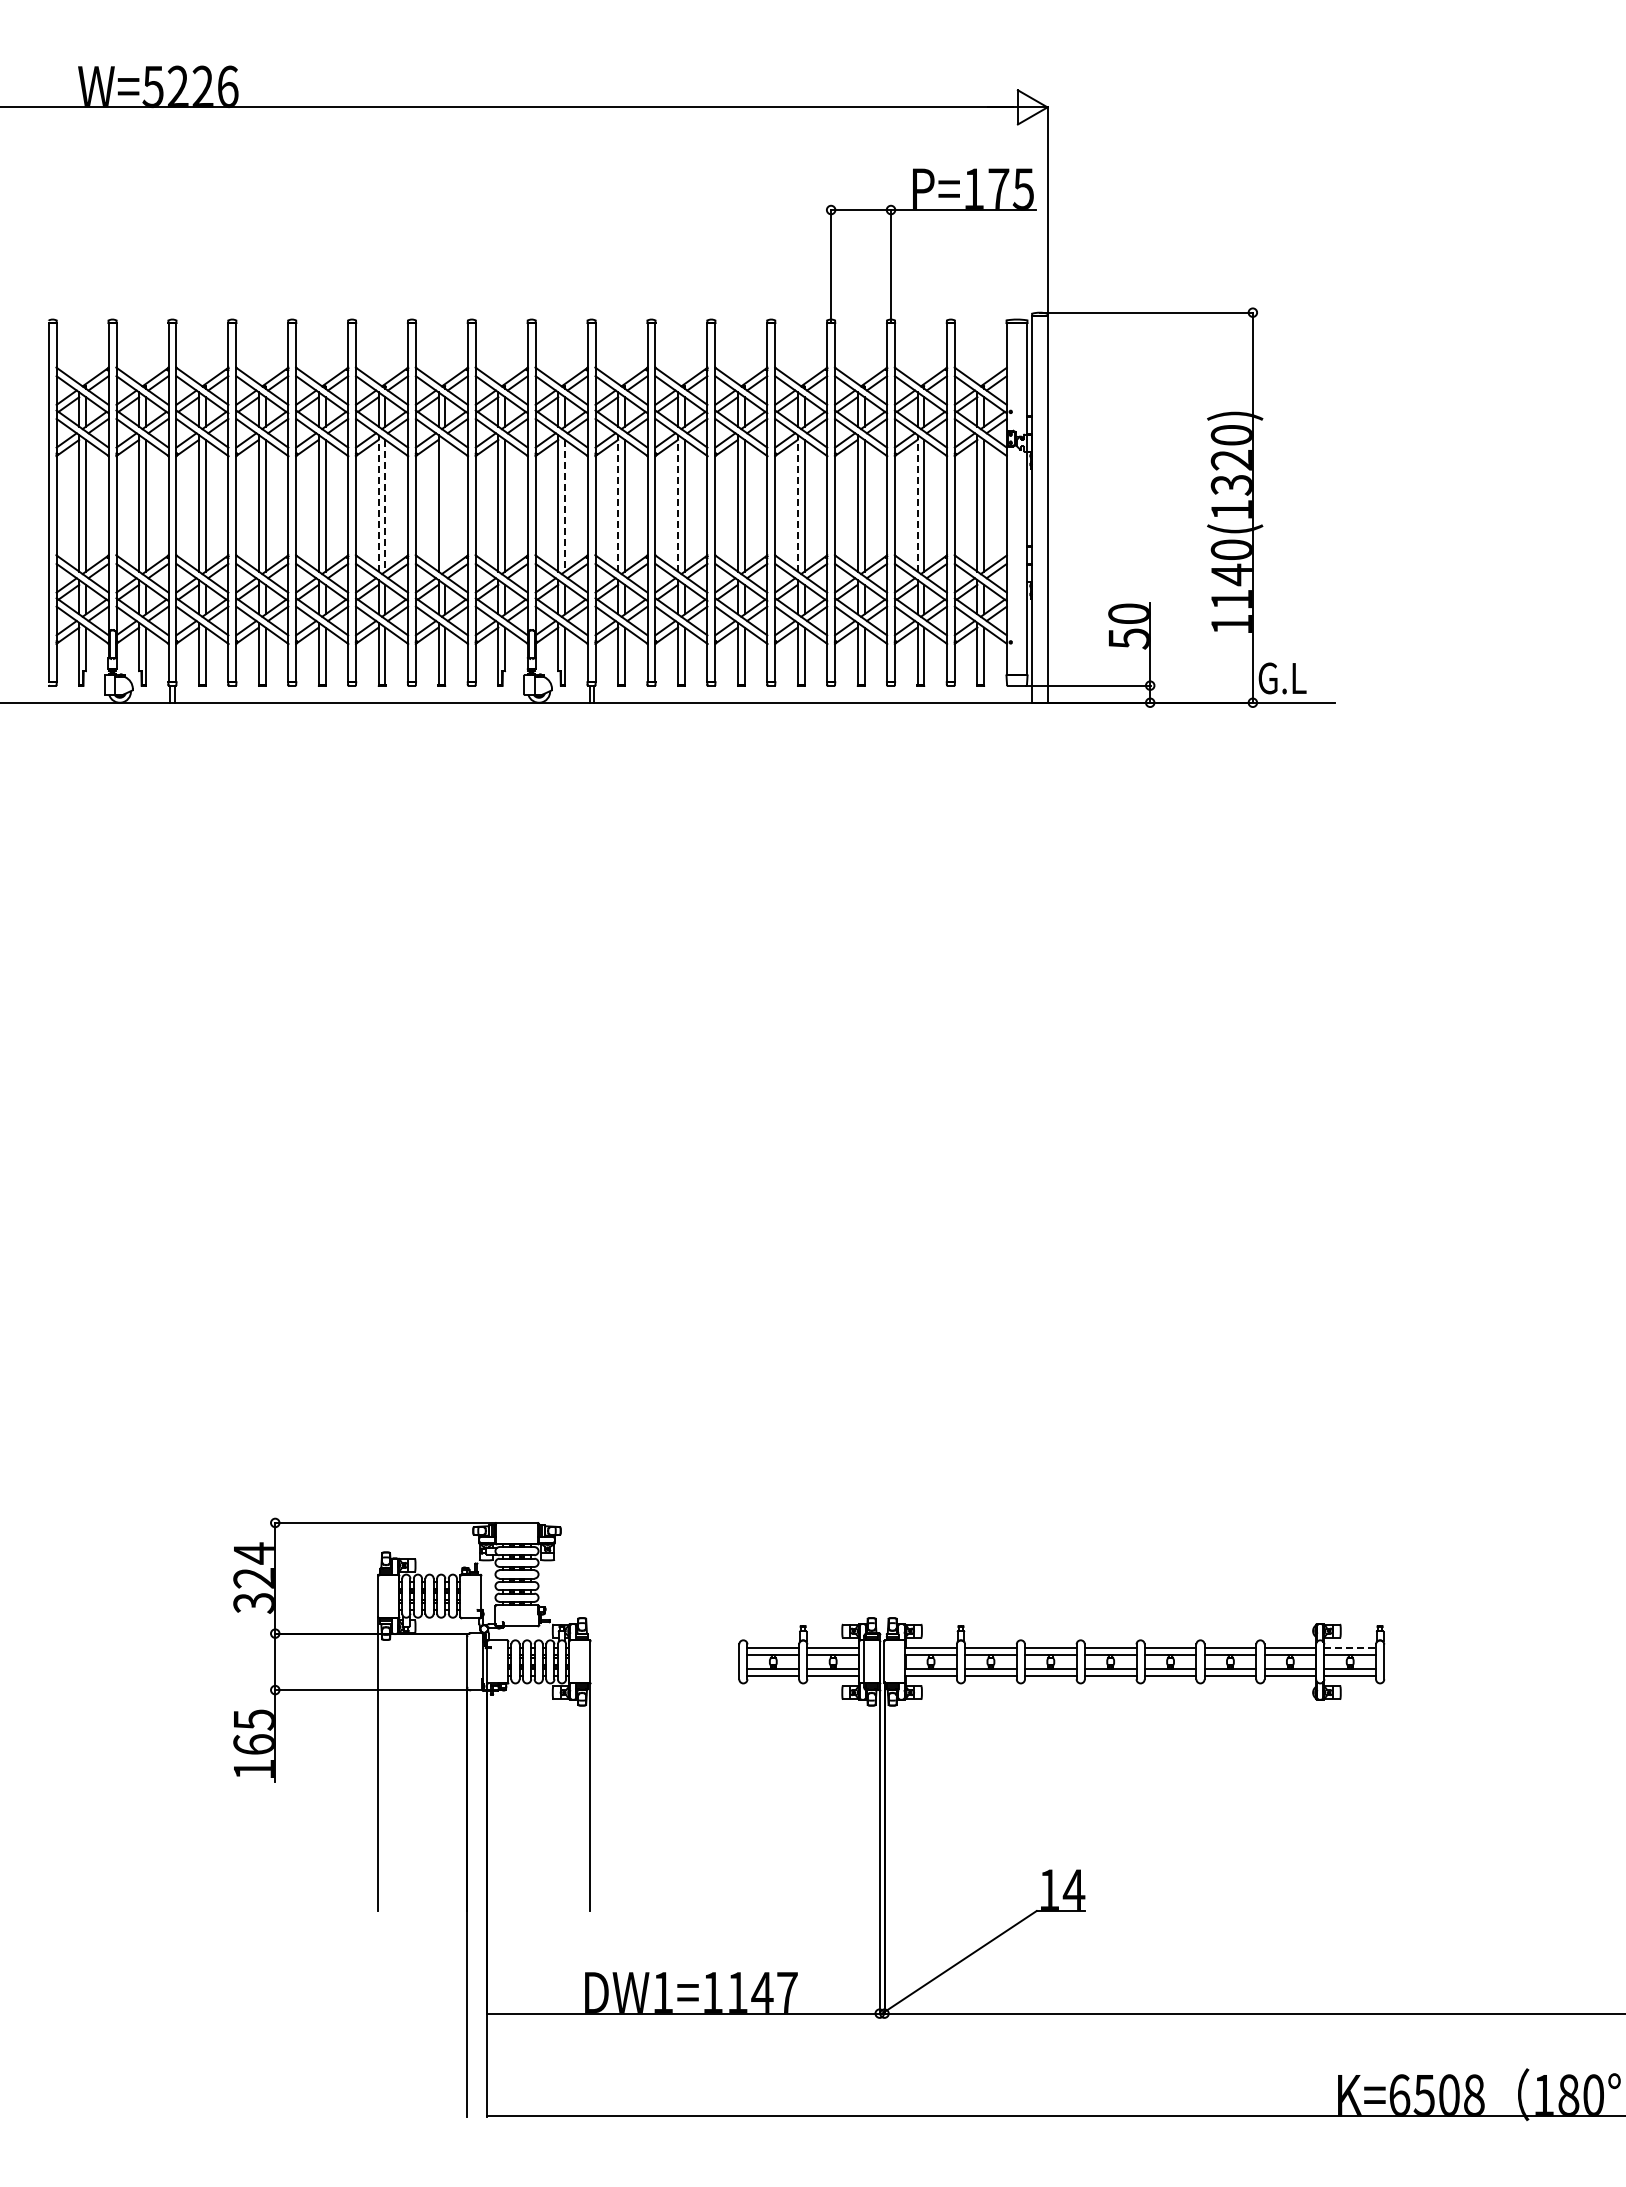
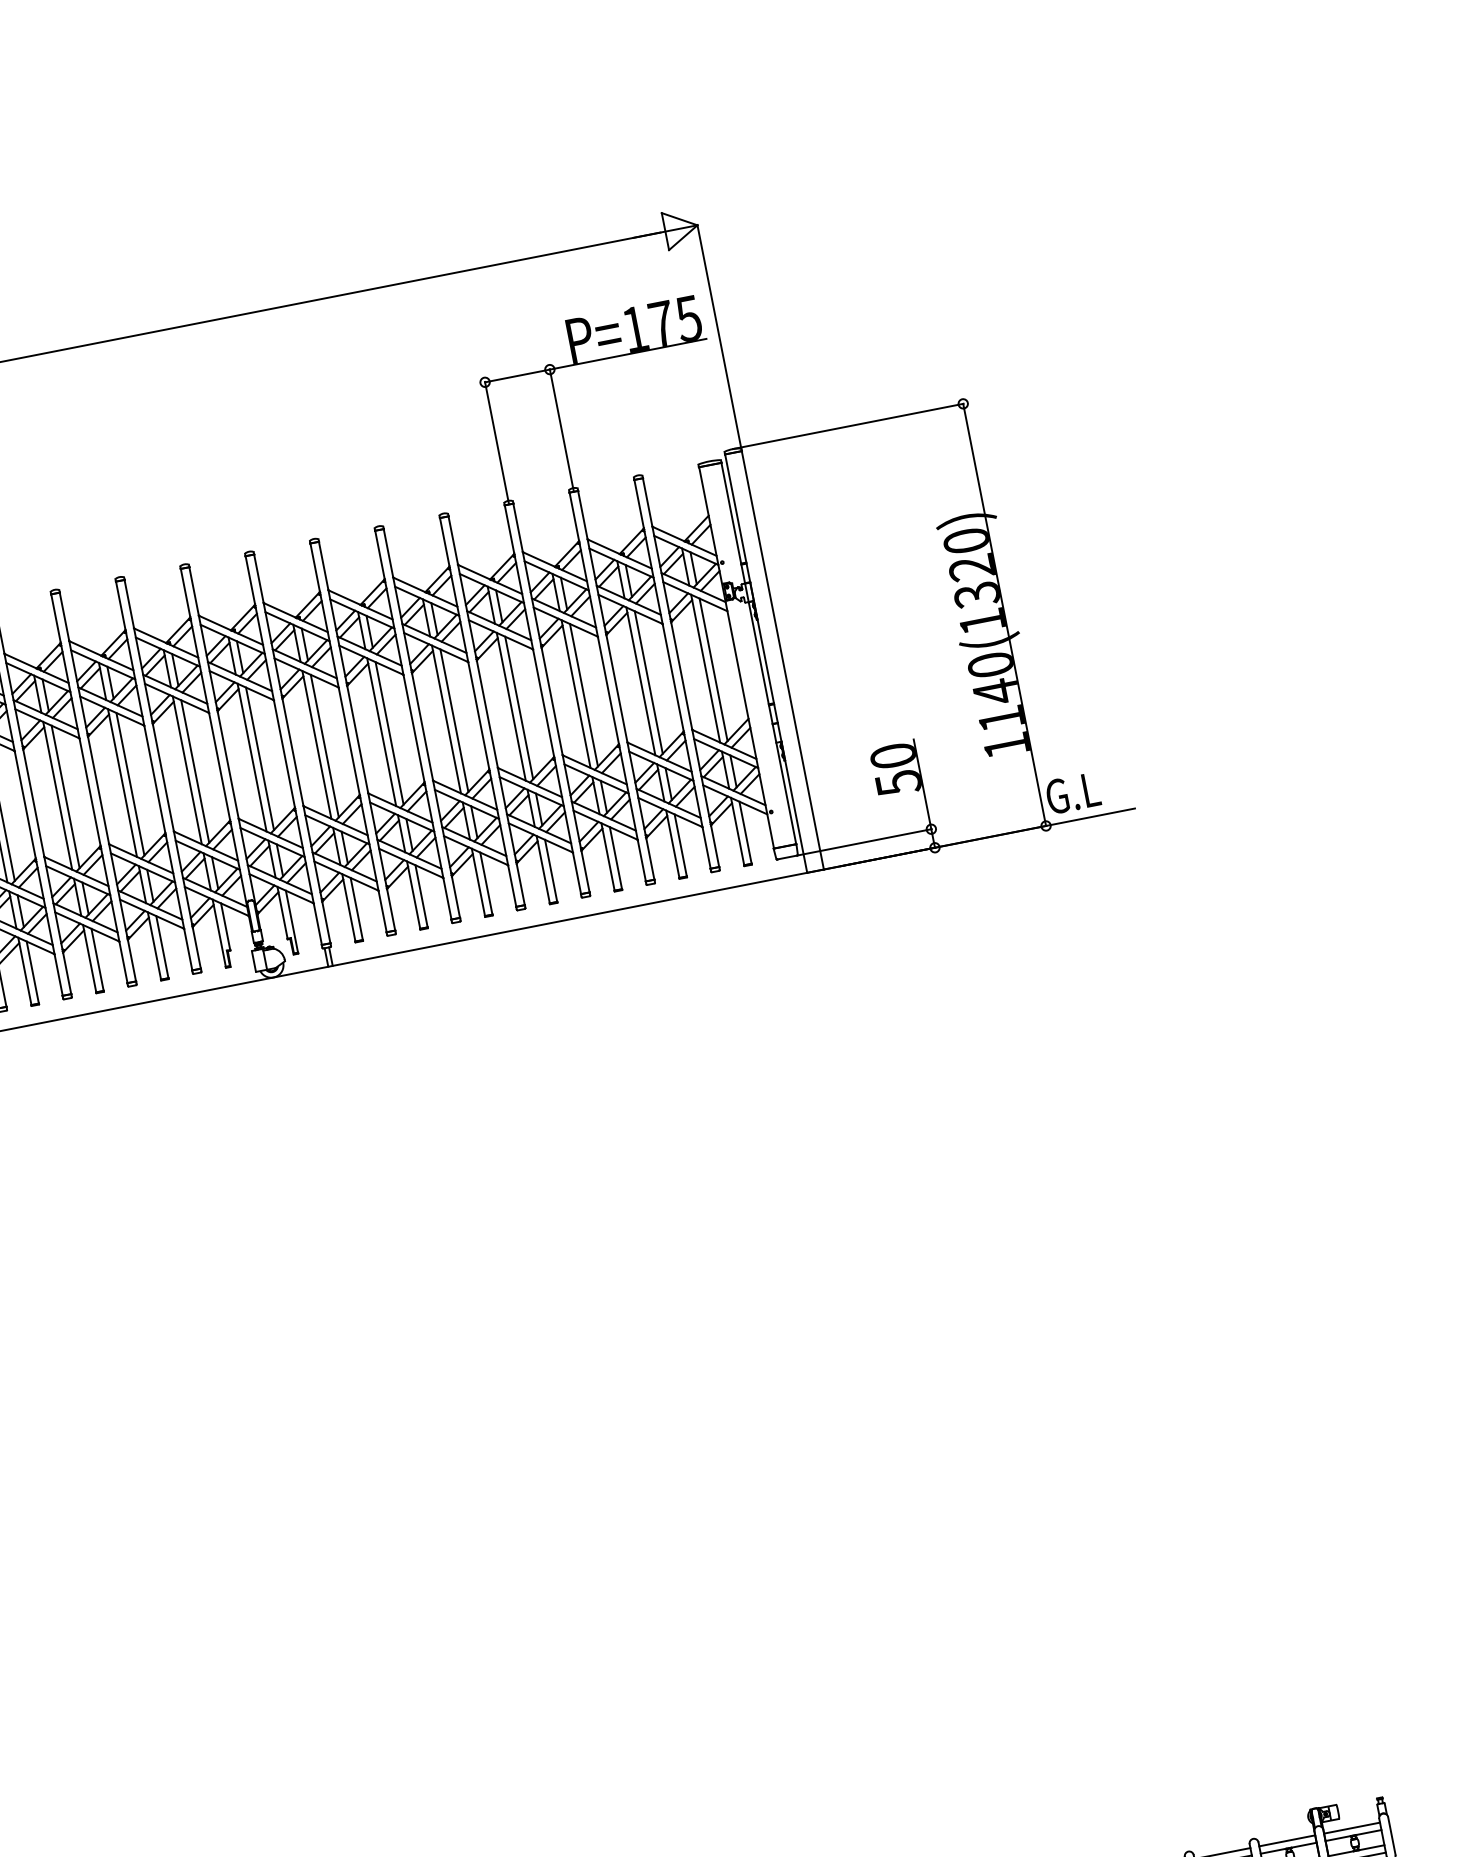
line: (378, 502) -> (57, 794), dashed -> solid
line: (618, 502) -> (317, 743), dashed -> solid
line: (678, 502) -> (382, 731), dashed -> solid
line: (797, 502) -> (510, 705), dashed -> solid
line: (917, 502) -> (640, 680), dashed -> solid
line: (385, 505) -> (65, 796), dashed -> solid
line: (445, 505) -> (130, 783), added
line: (565, 505) -> (260, 758), dashed -> solid
line: (1350, 1648) -> (1352, 1828), dashed -> solid

